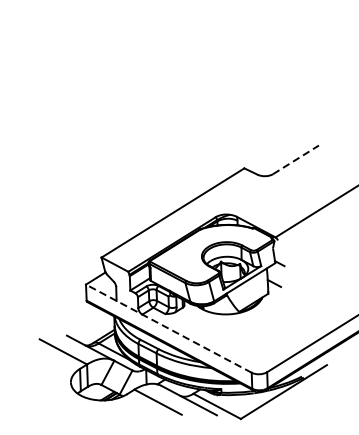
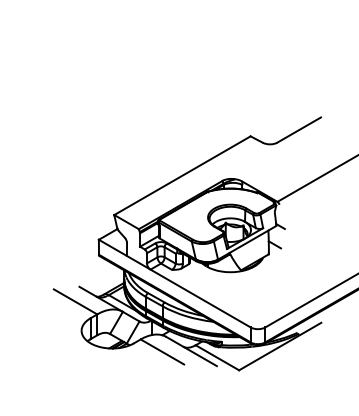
line: (296, 159) -> (299, 129), dashed -> solid
line: (168, 328) -> (174, 283), dashed -> solid

